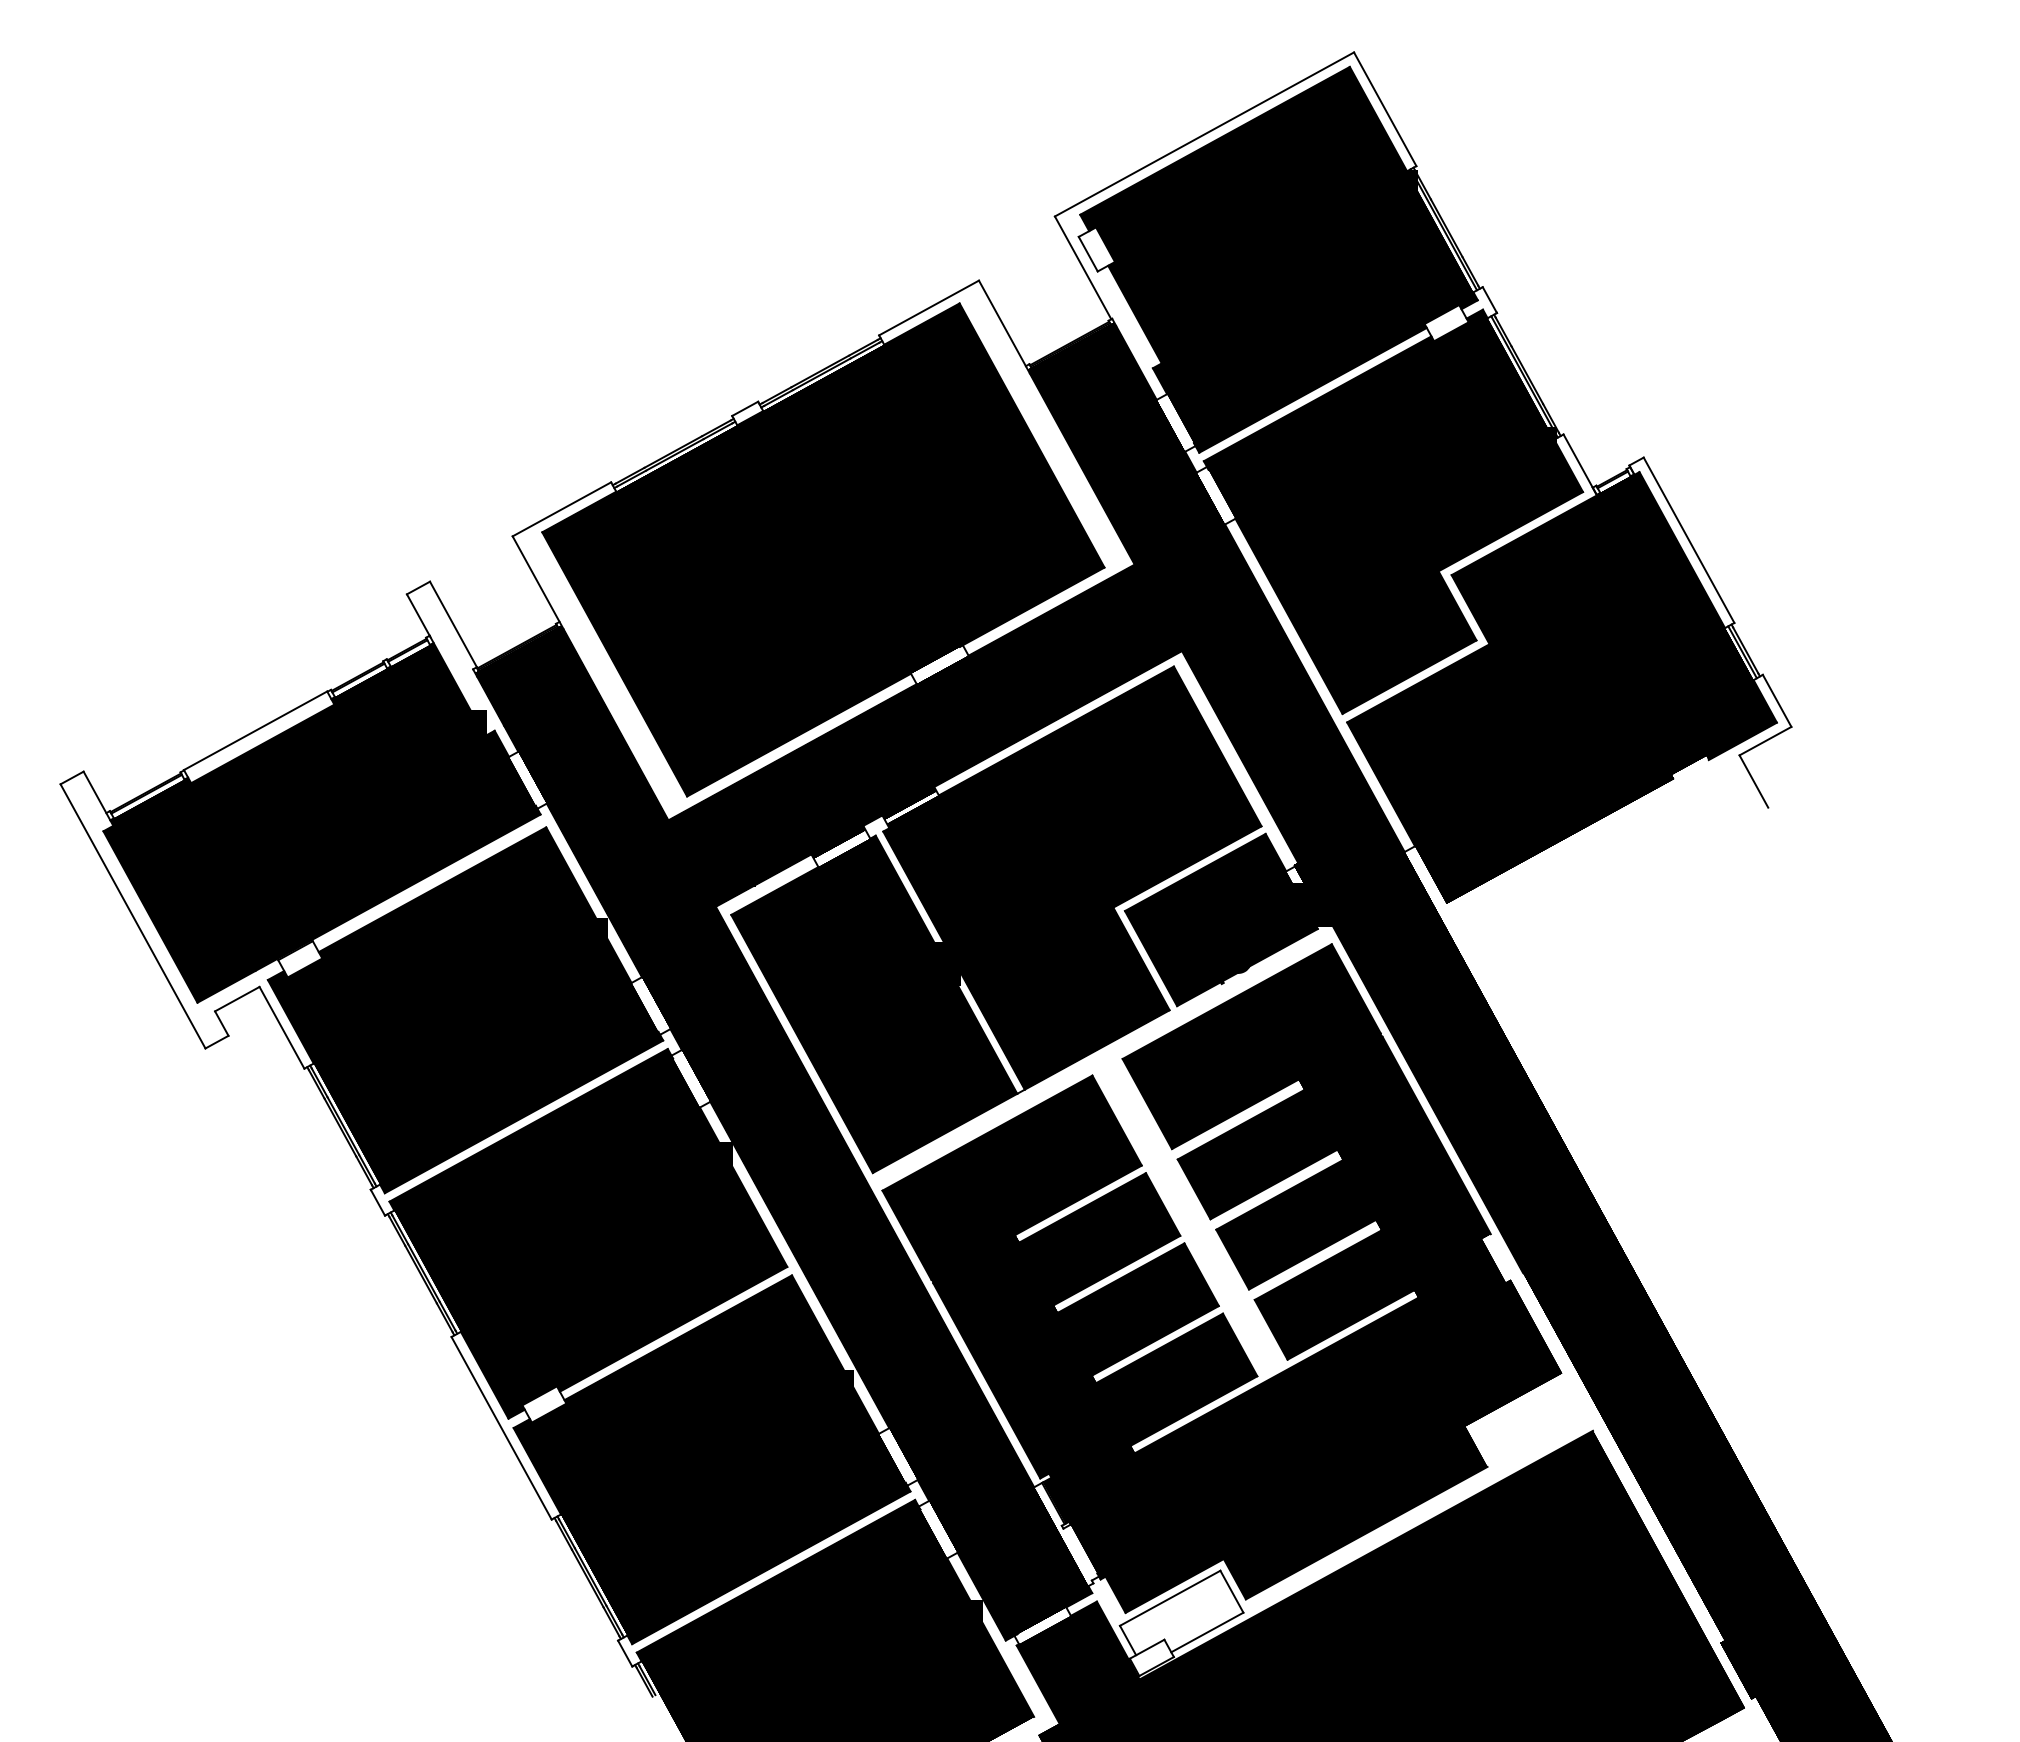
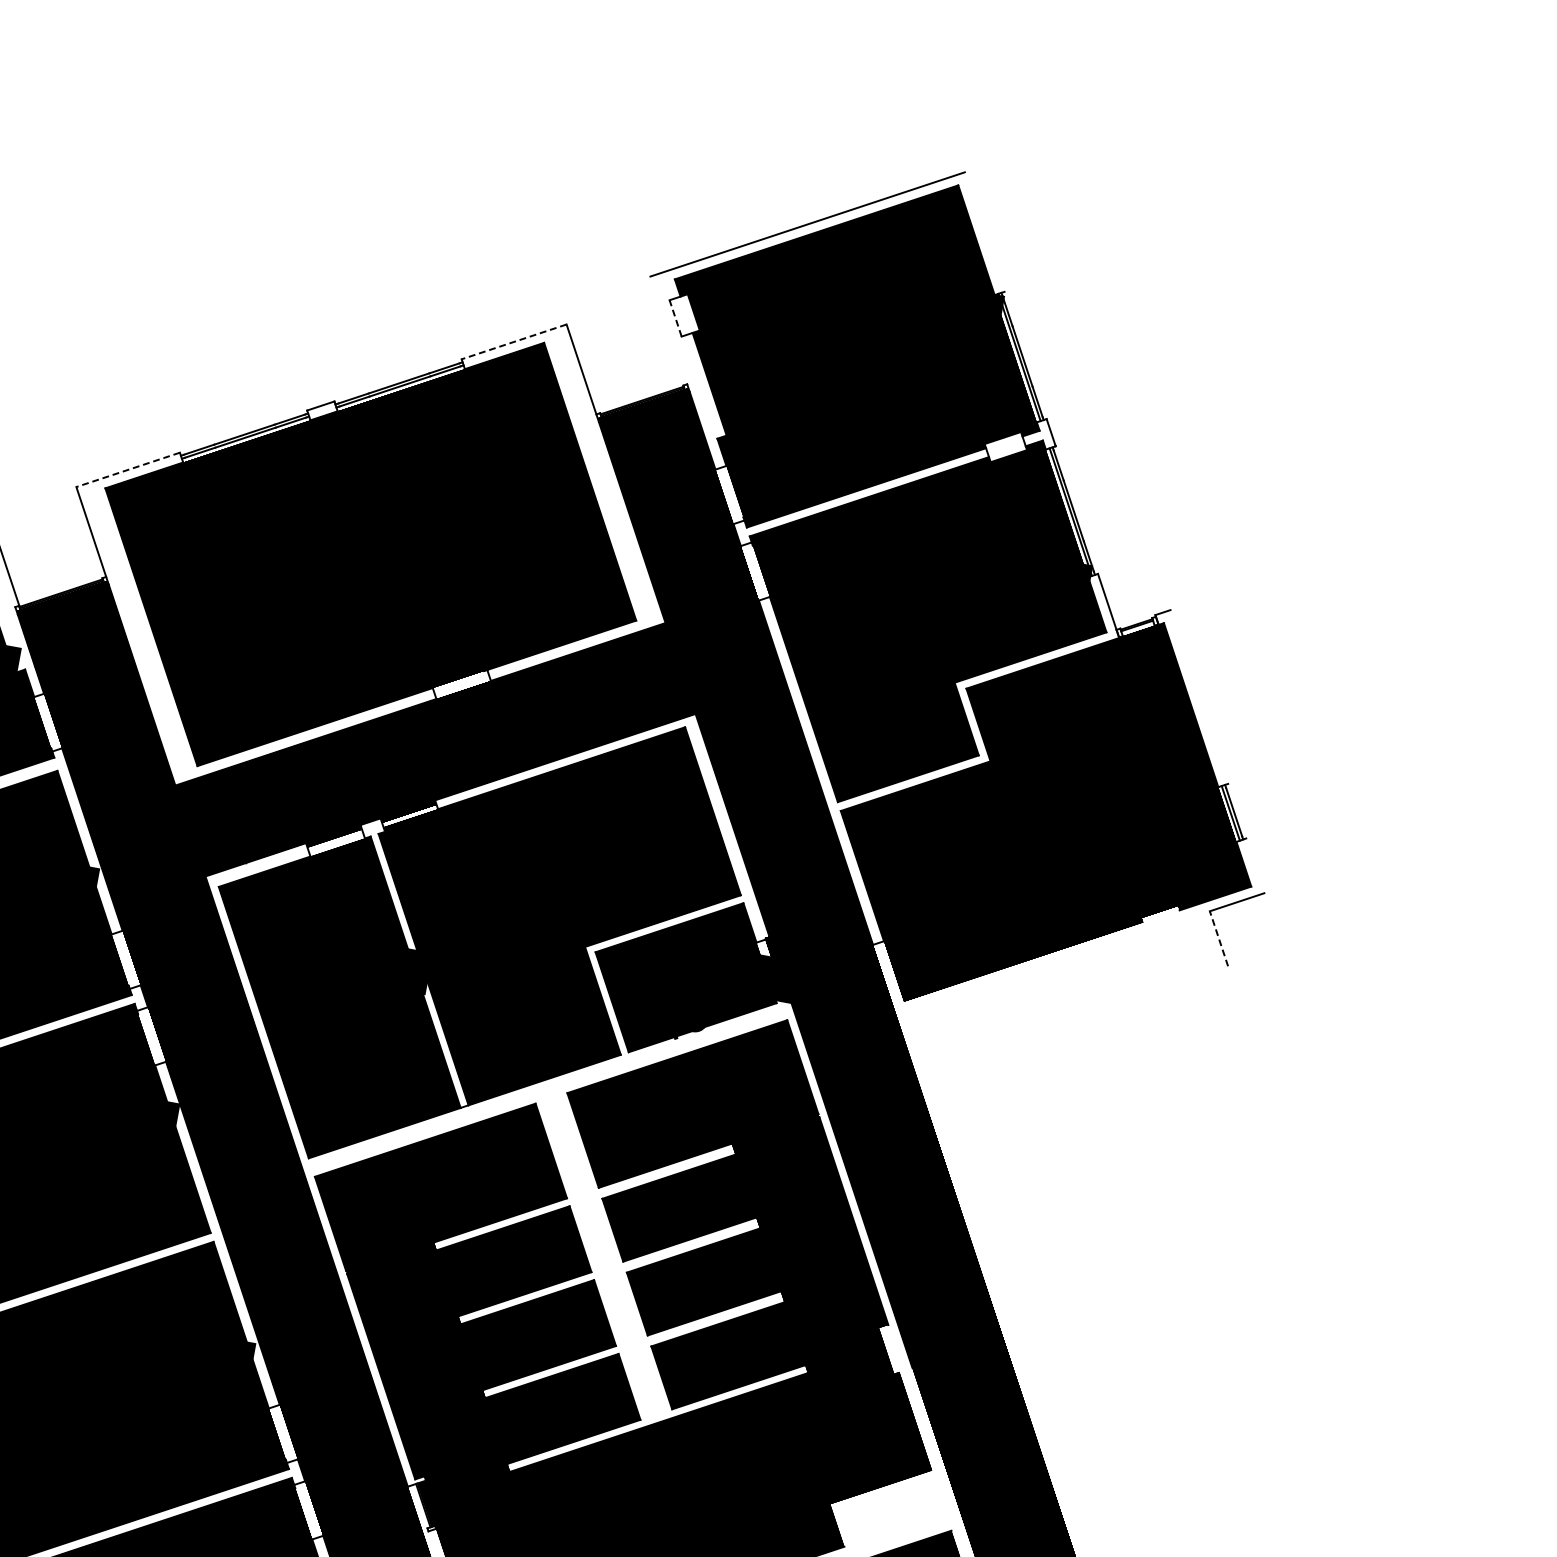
line: (1385, 109) -> (984, 232), removed
line: (1088, 254) -> (675, 318), solid -> dashed
line: (1082, 267) -> (667, 330), removed
line: (929, 308) -> (514, 342), solid -> dashed
line: (561, 509) -> (127, 469), solid -> dashed
line: (1688, 539) -> (1198, 696), removed
line: (1776, 700) -> (1254, 865), removed
line: (1753, 781) -> (1218, 938), solid -> dashed

